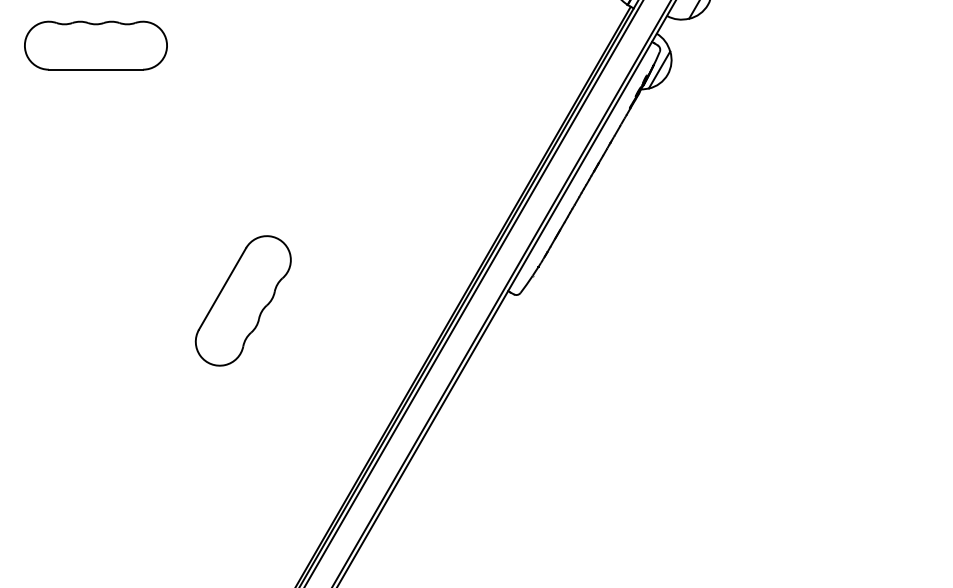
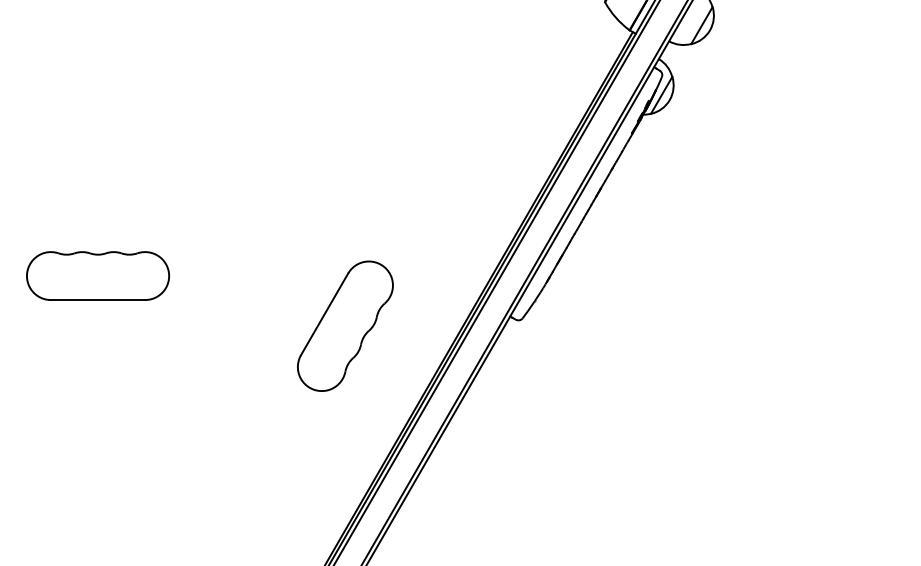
part: (95, 45) -> (97, 275), moved
part: (242, 300) -> (344, 325), moved

